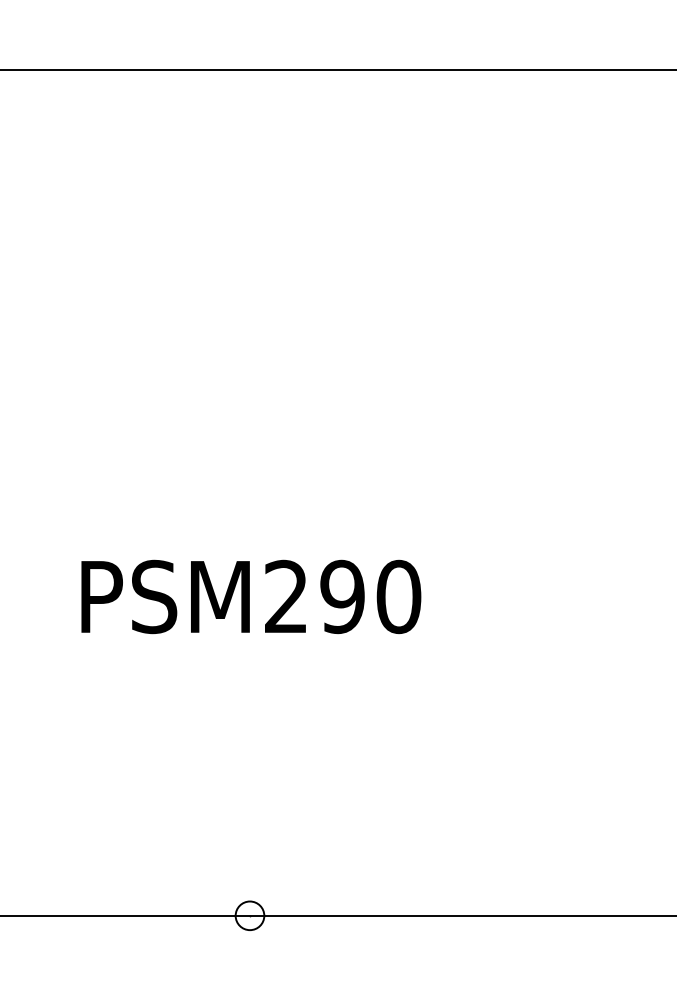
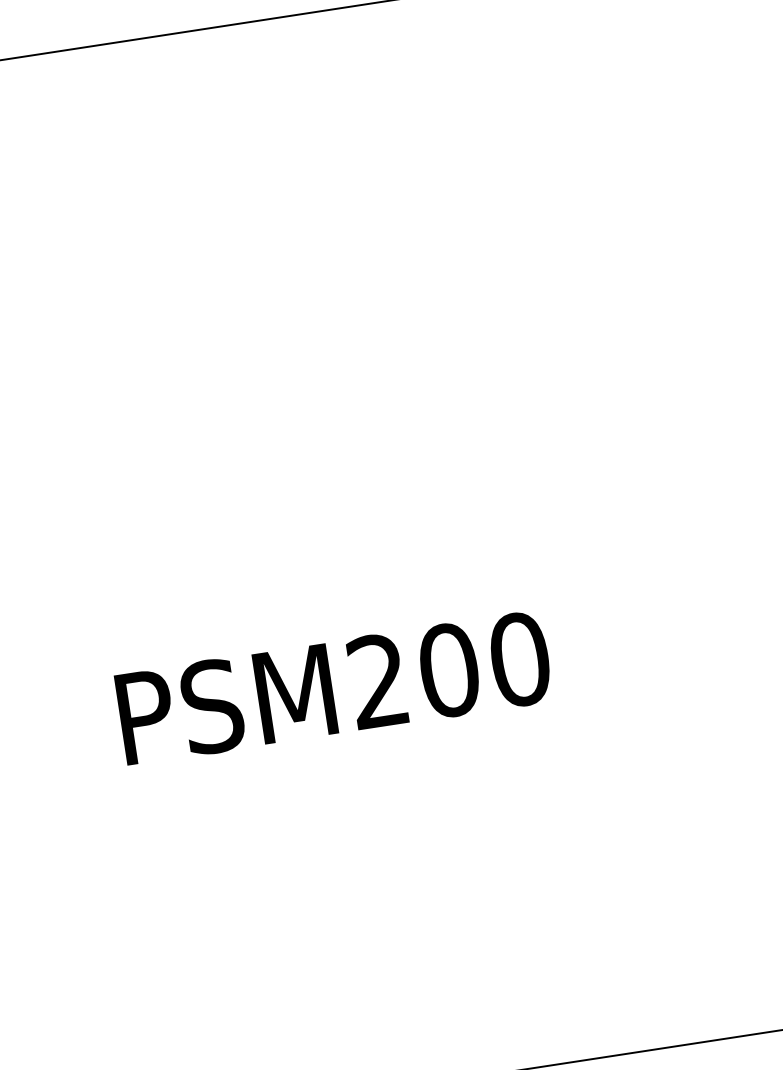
text: (342, 597) -> (449, 671), PSM290 -> PSM200

